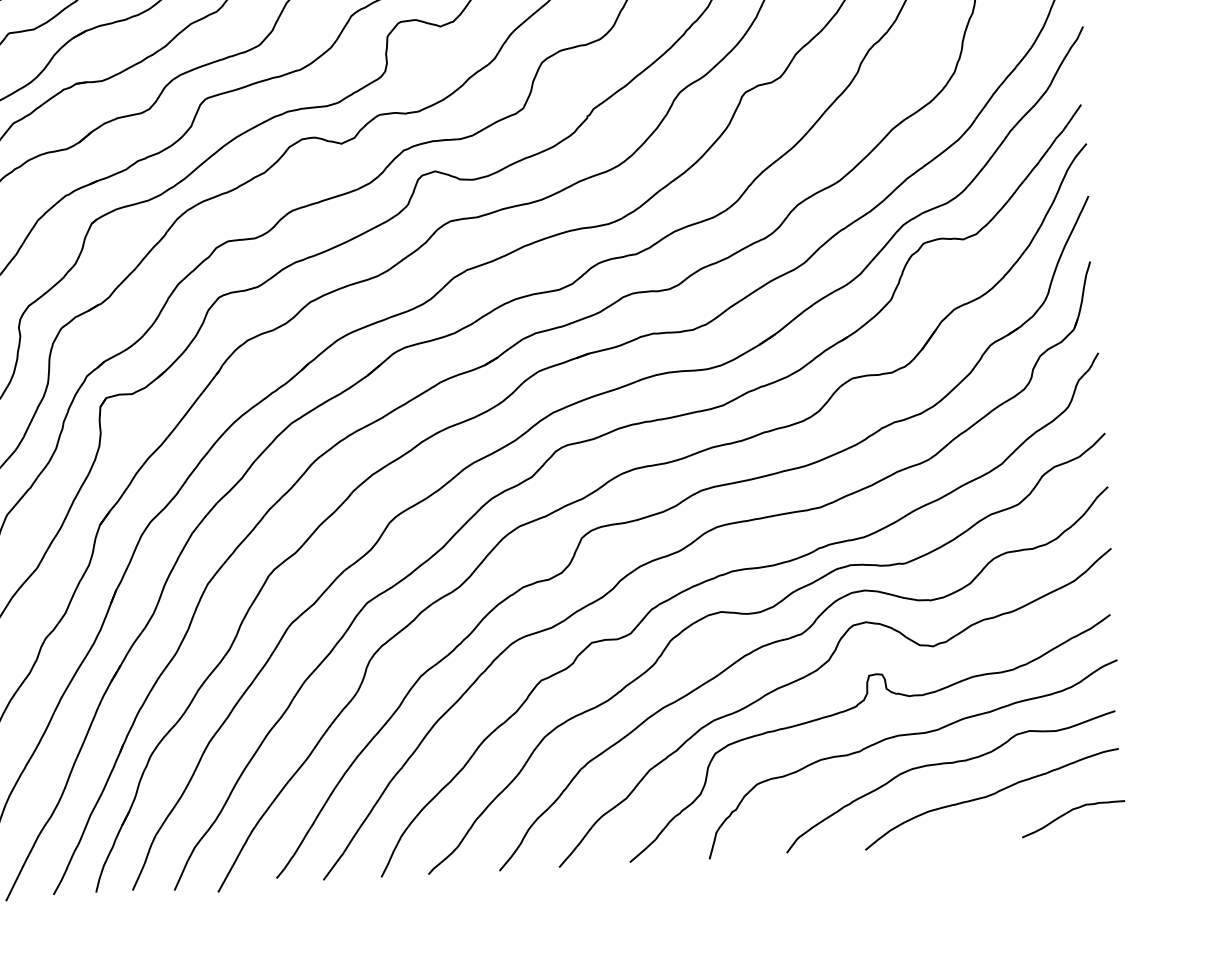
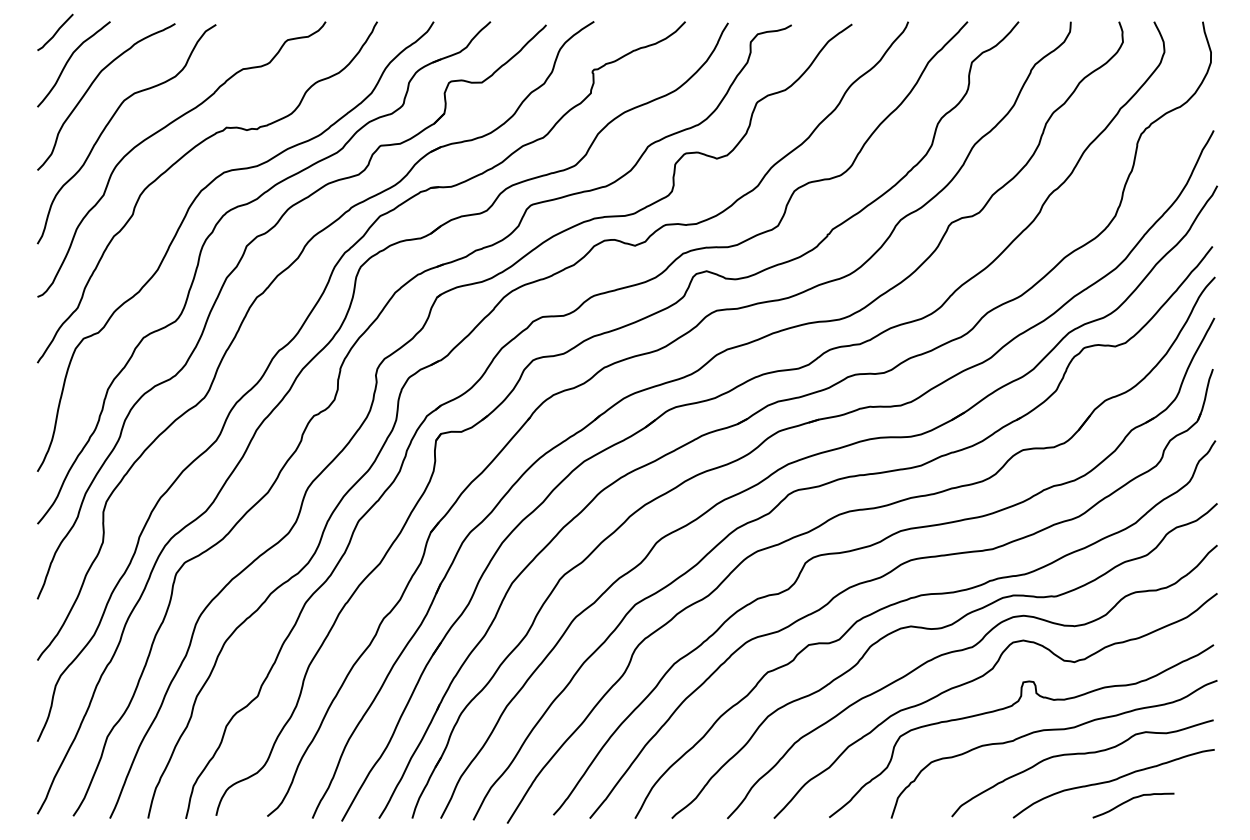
curve: (1070, 812) -> (1131, 800), moved

